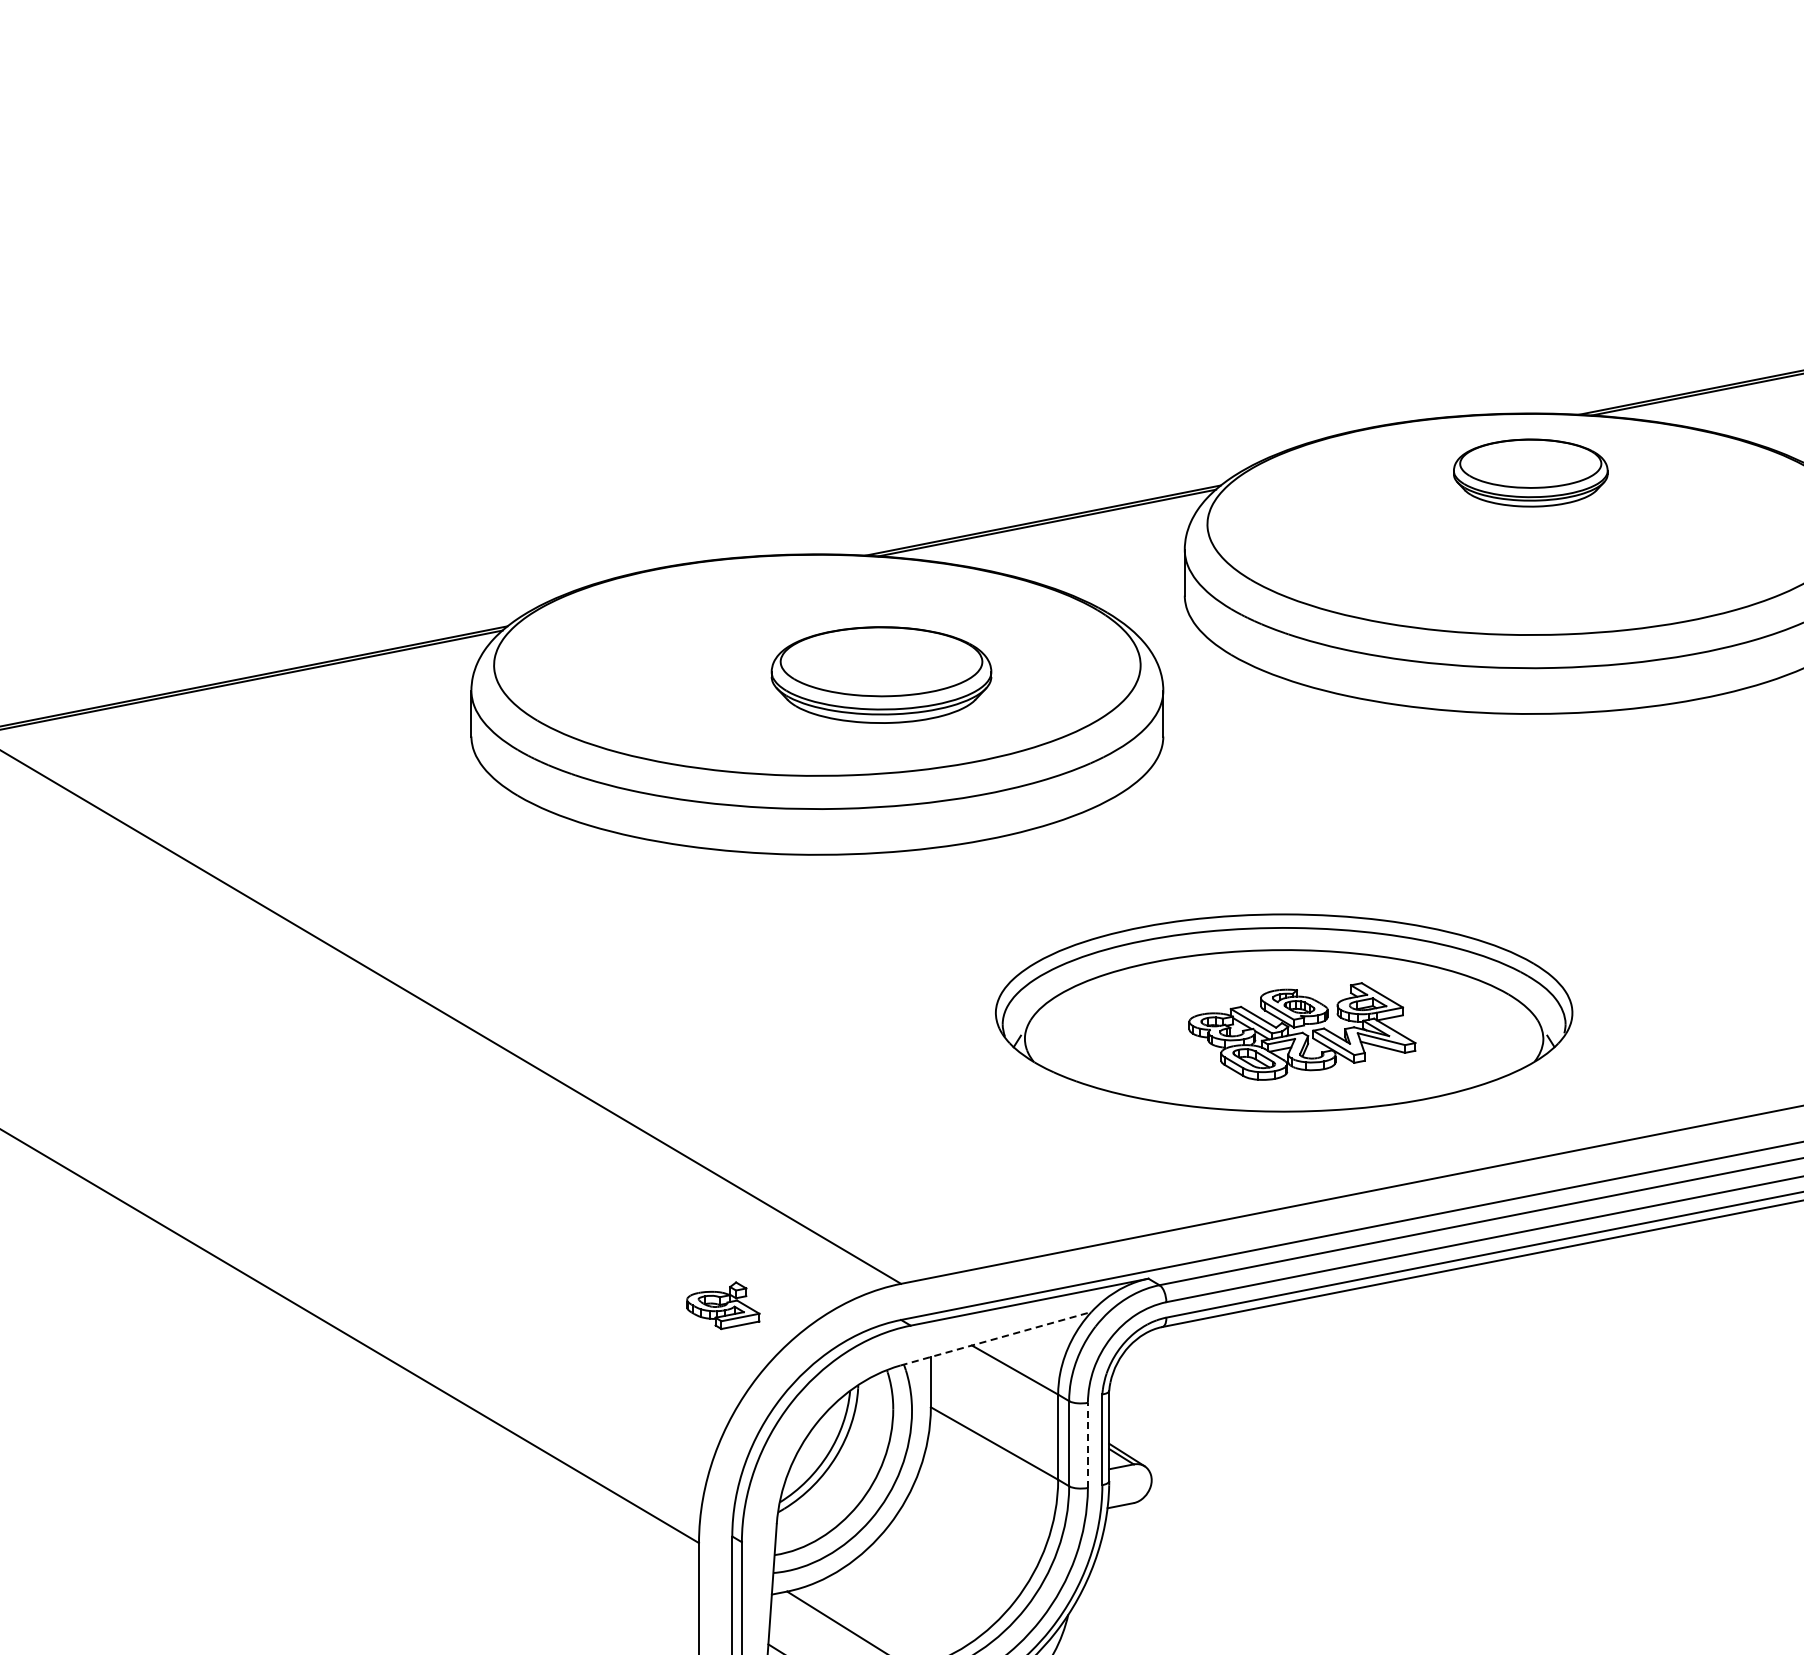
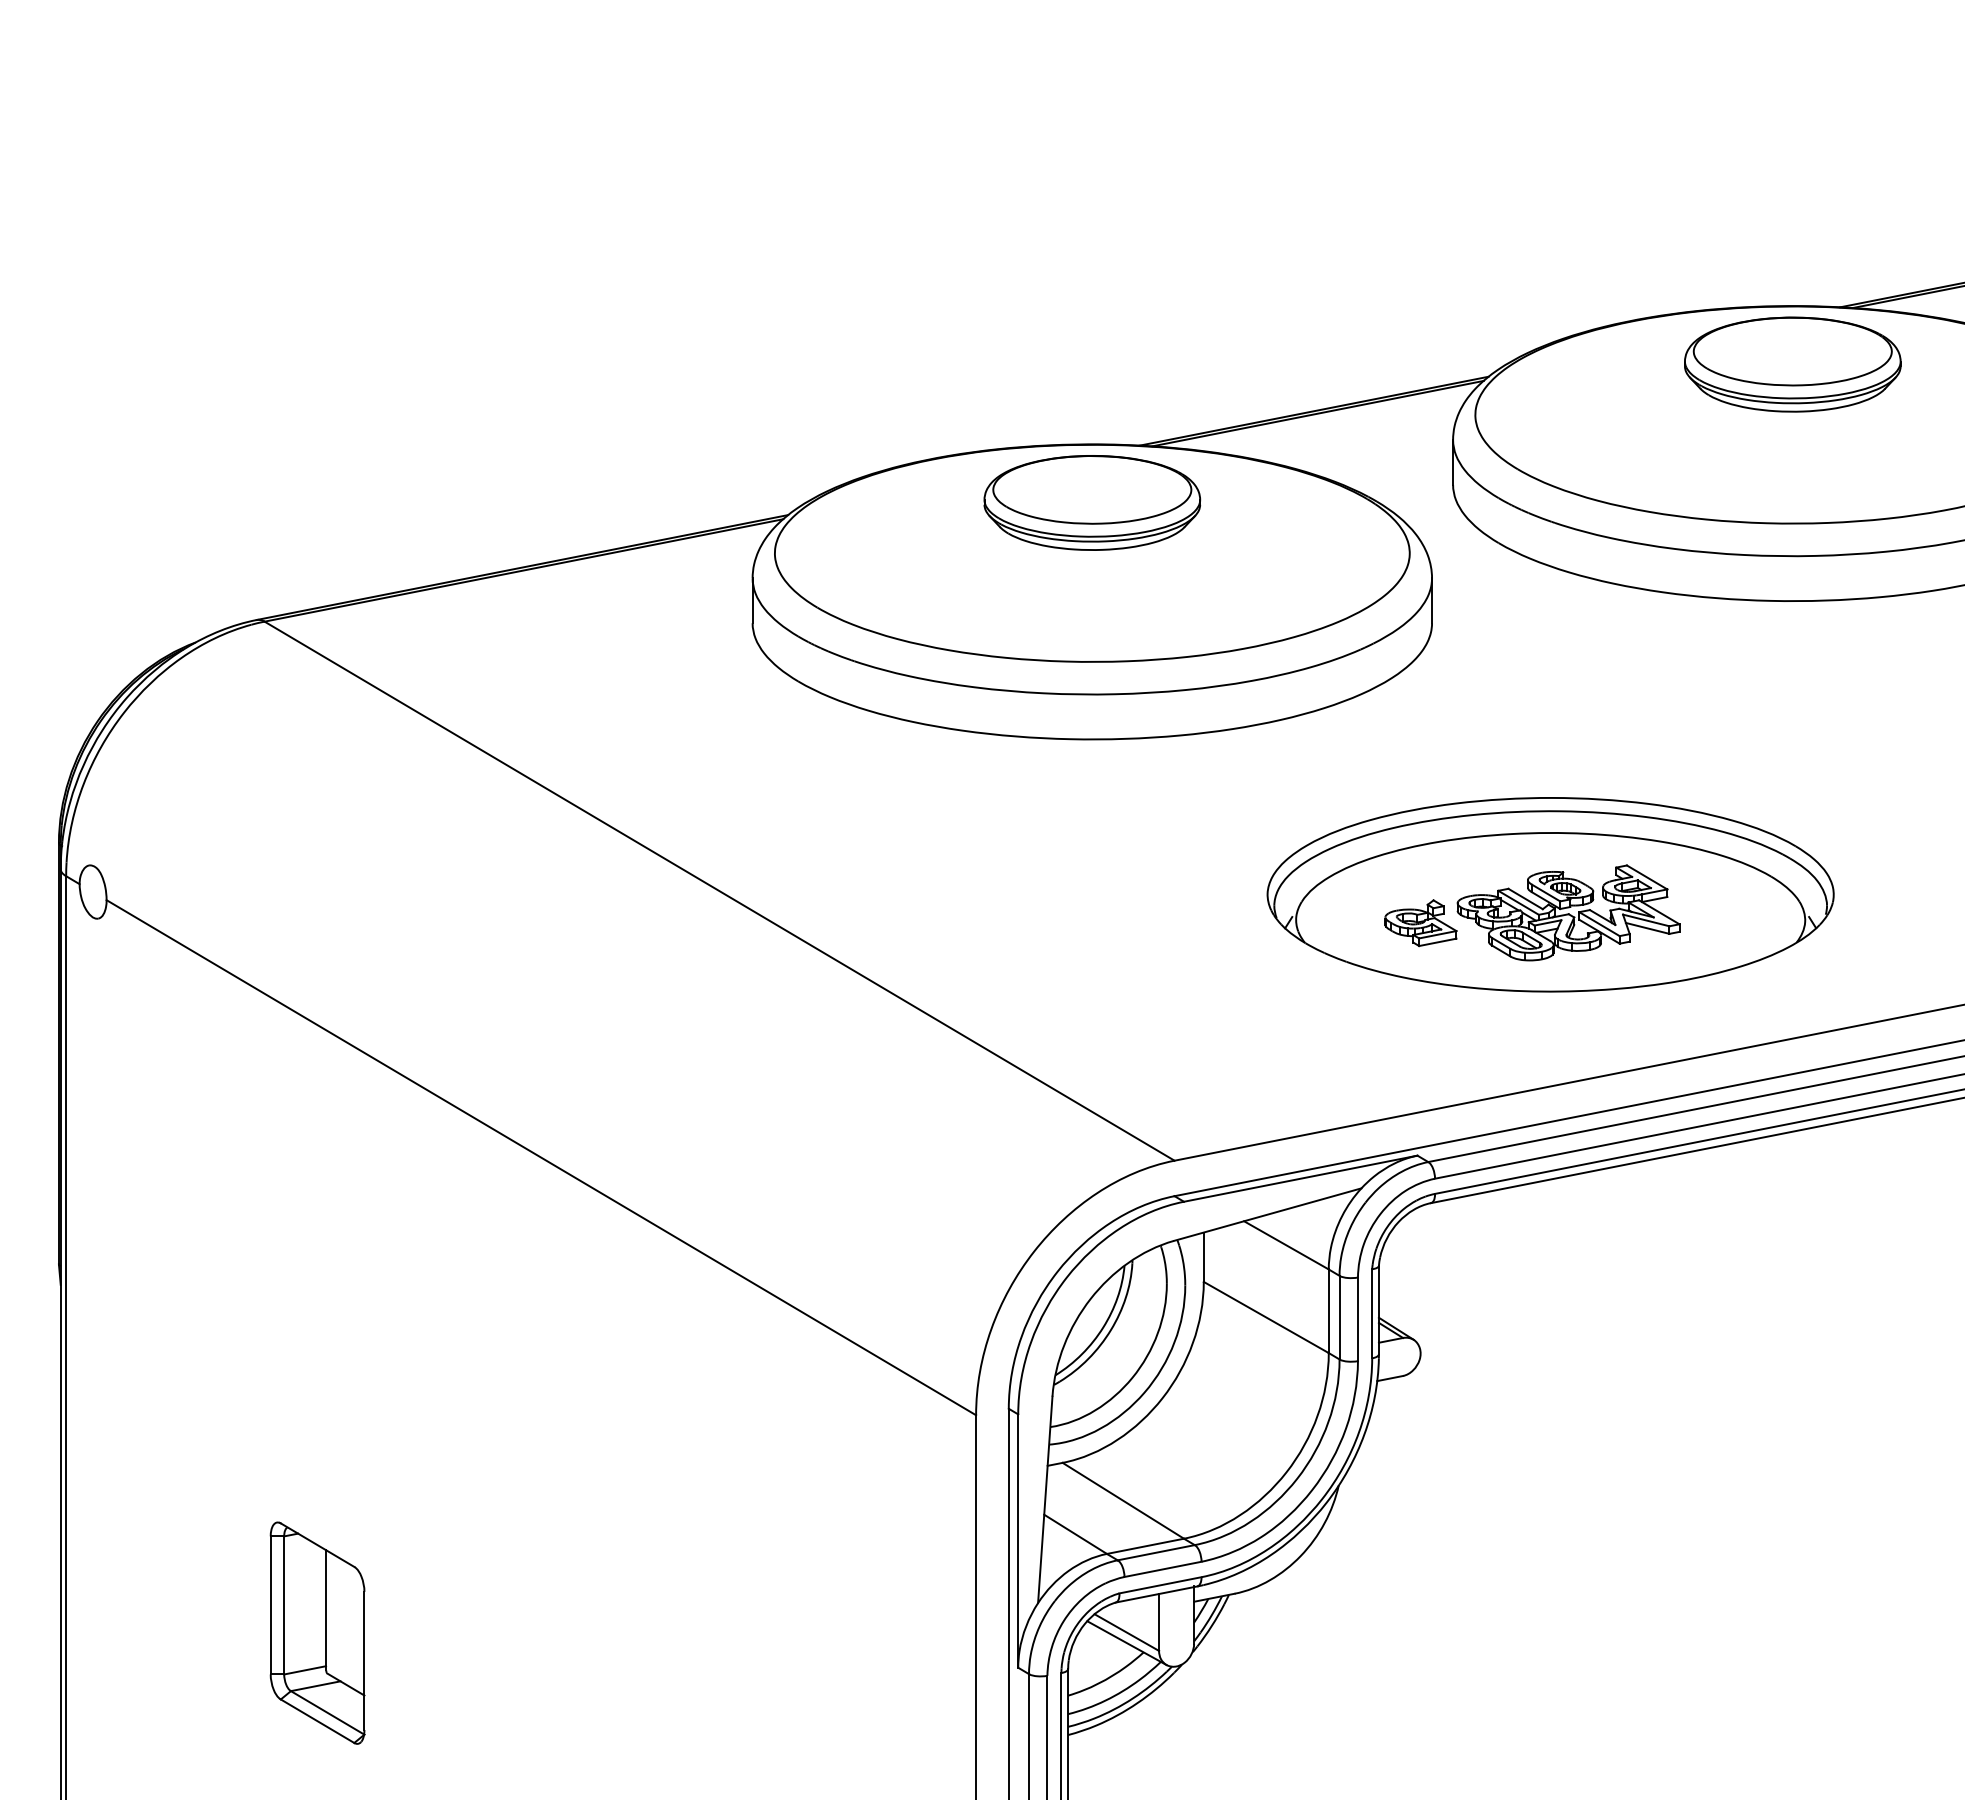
part: (1530, 472) -> (1792, 364), size x1.43
part: (881, 674) -> (1092, 502), moved
part: (722, 1306) -> (1420, 923), moved
line: (996, 1338) -> (1268, 1214), dashed -> solid
line: (1087, 1445) -> (1357, 1319), dashed -> solid

